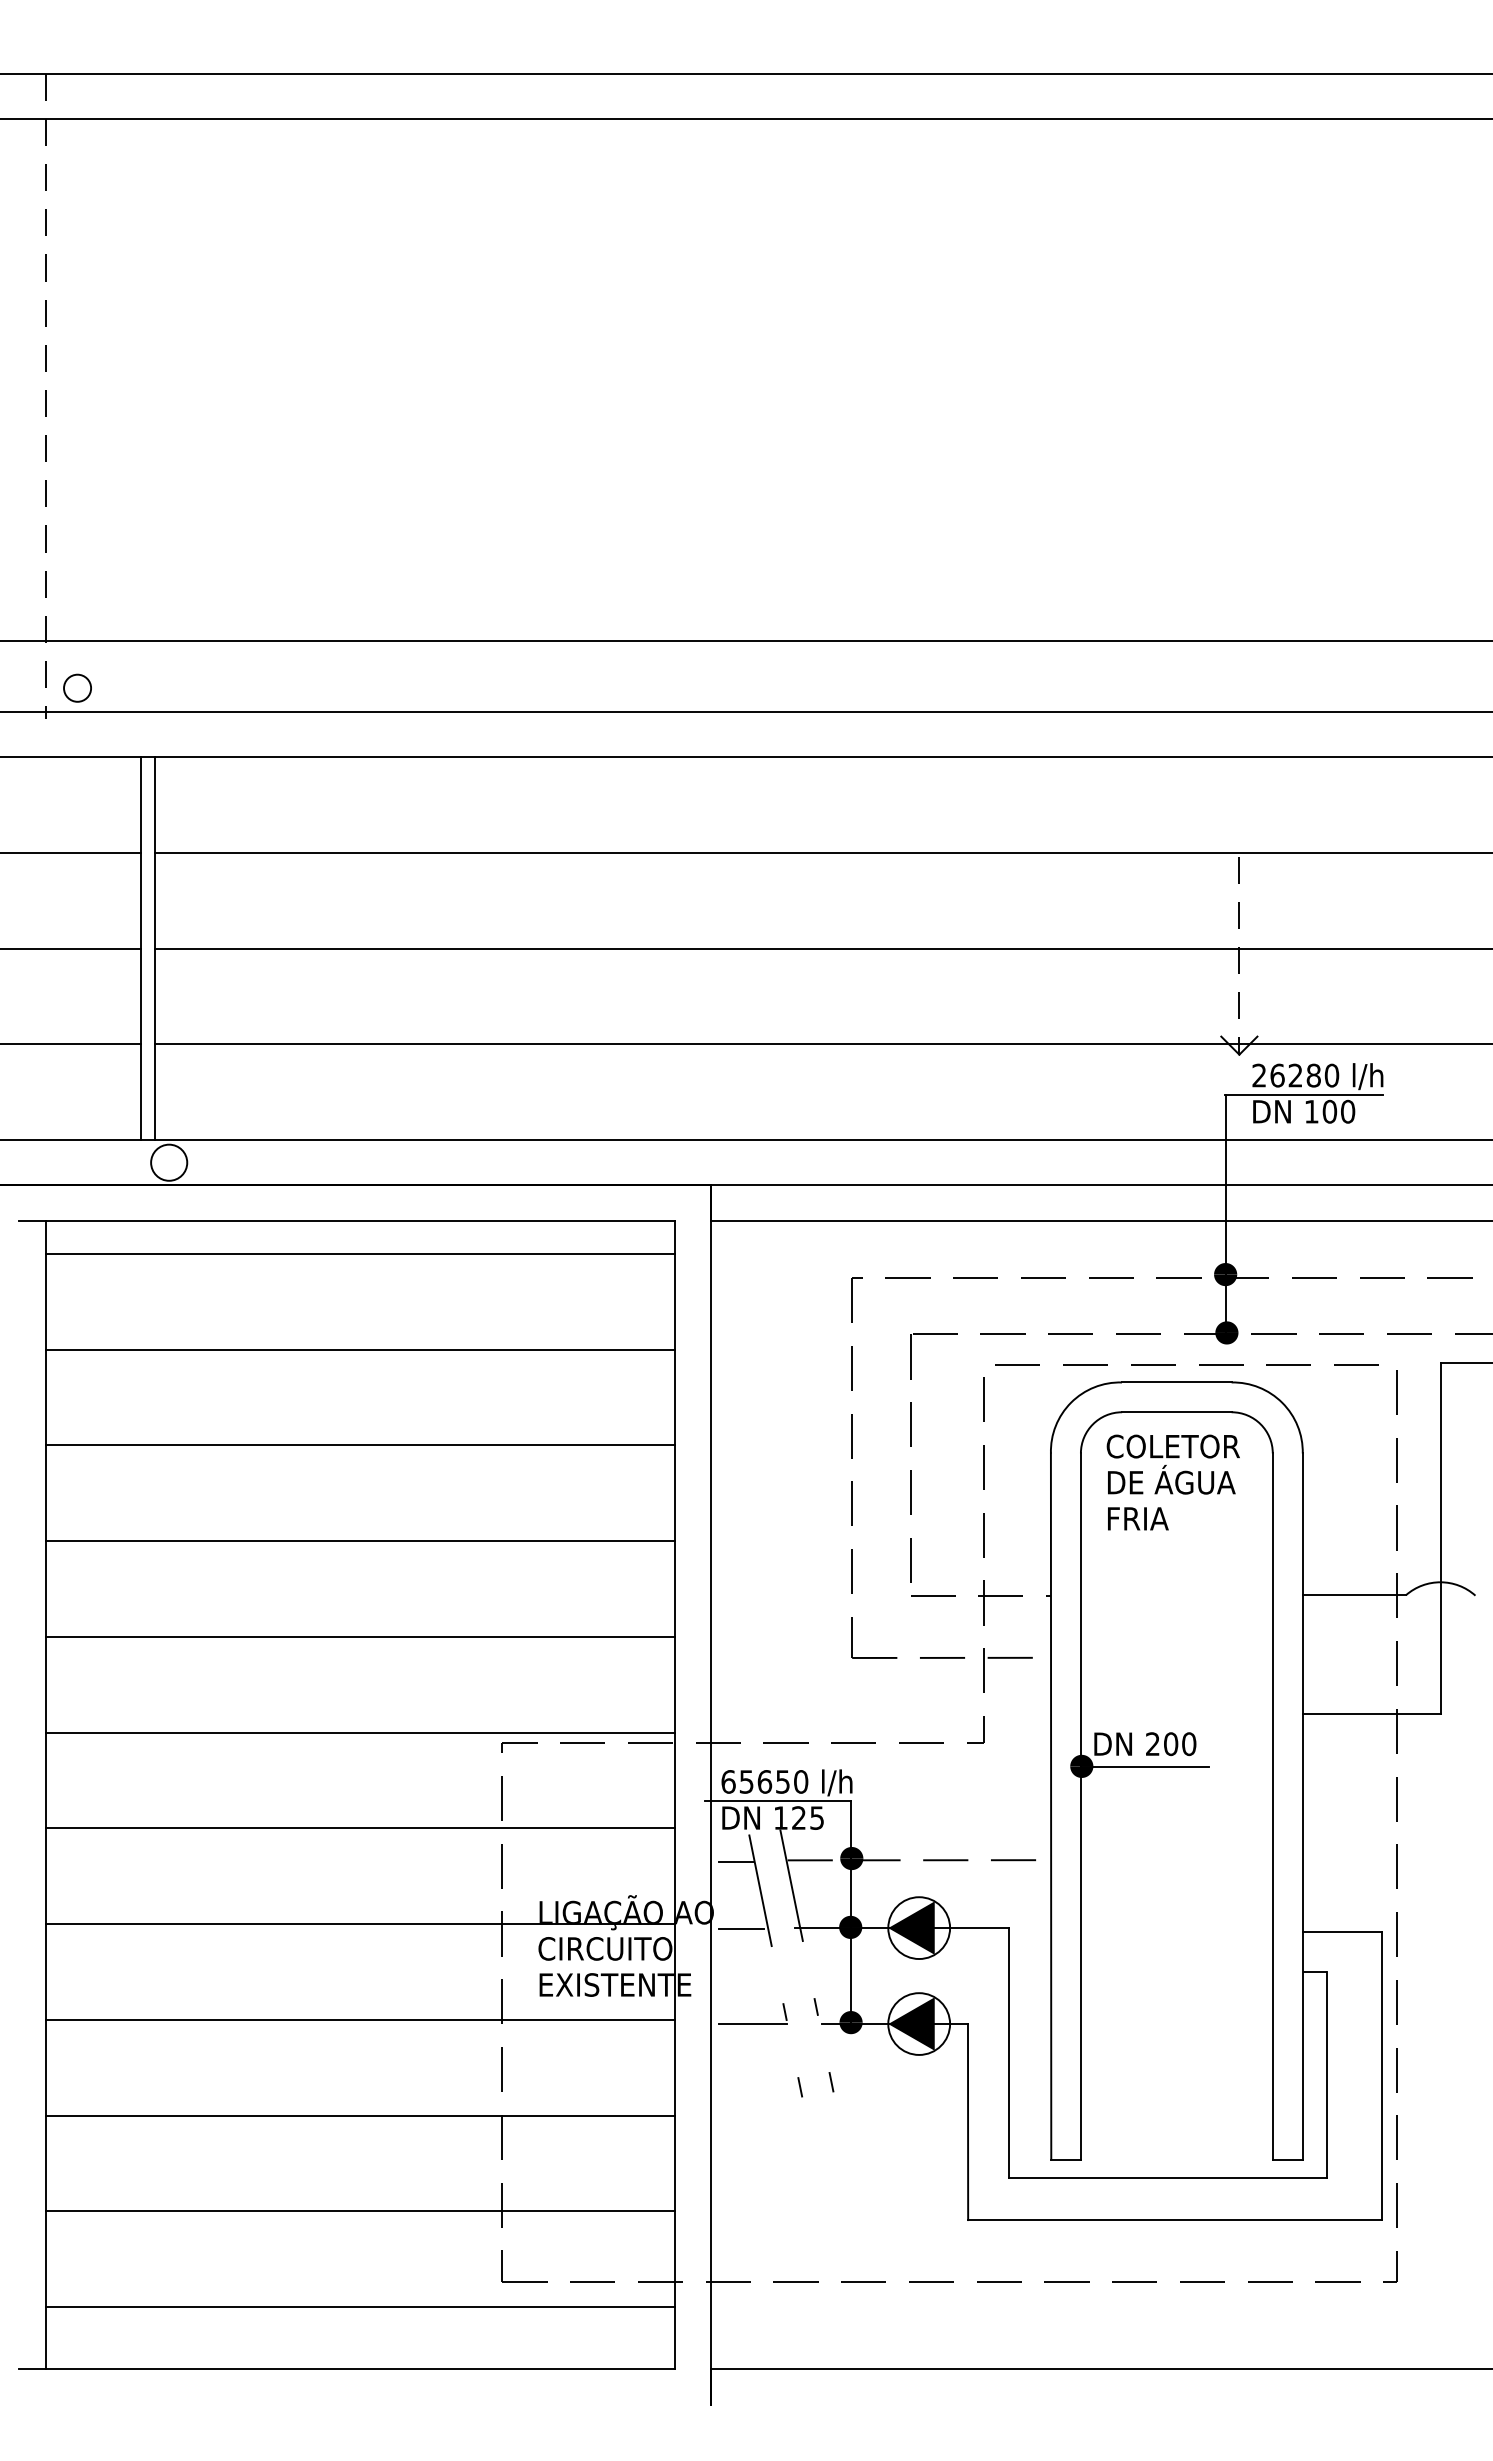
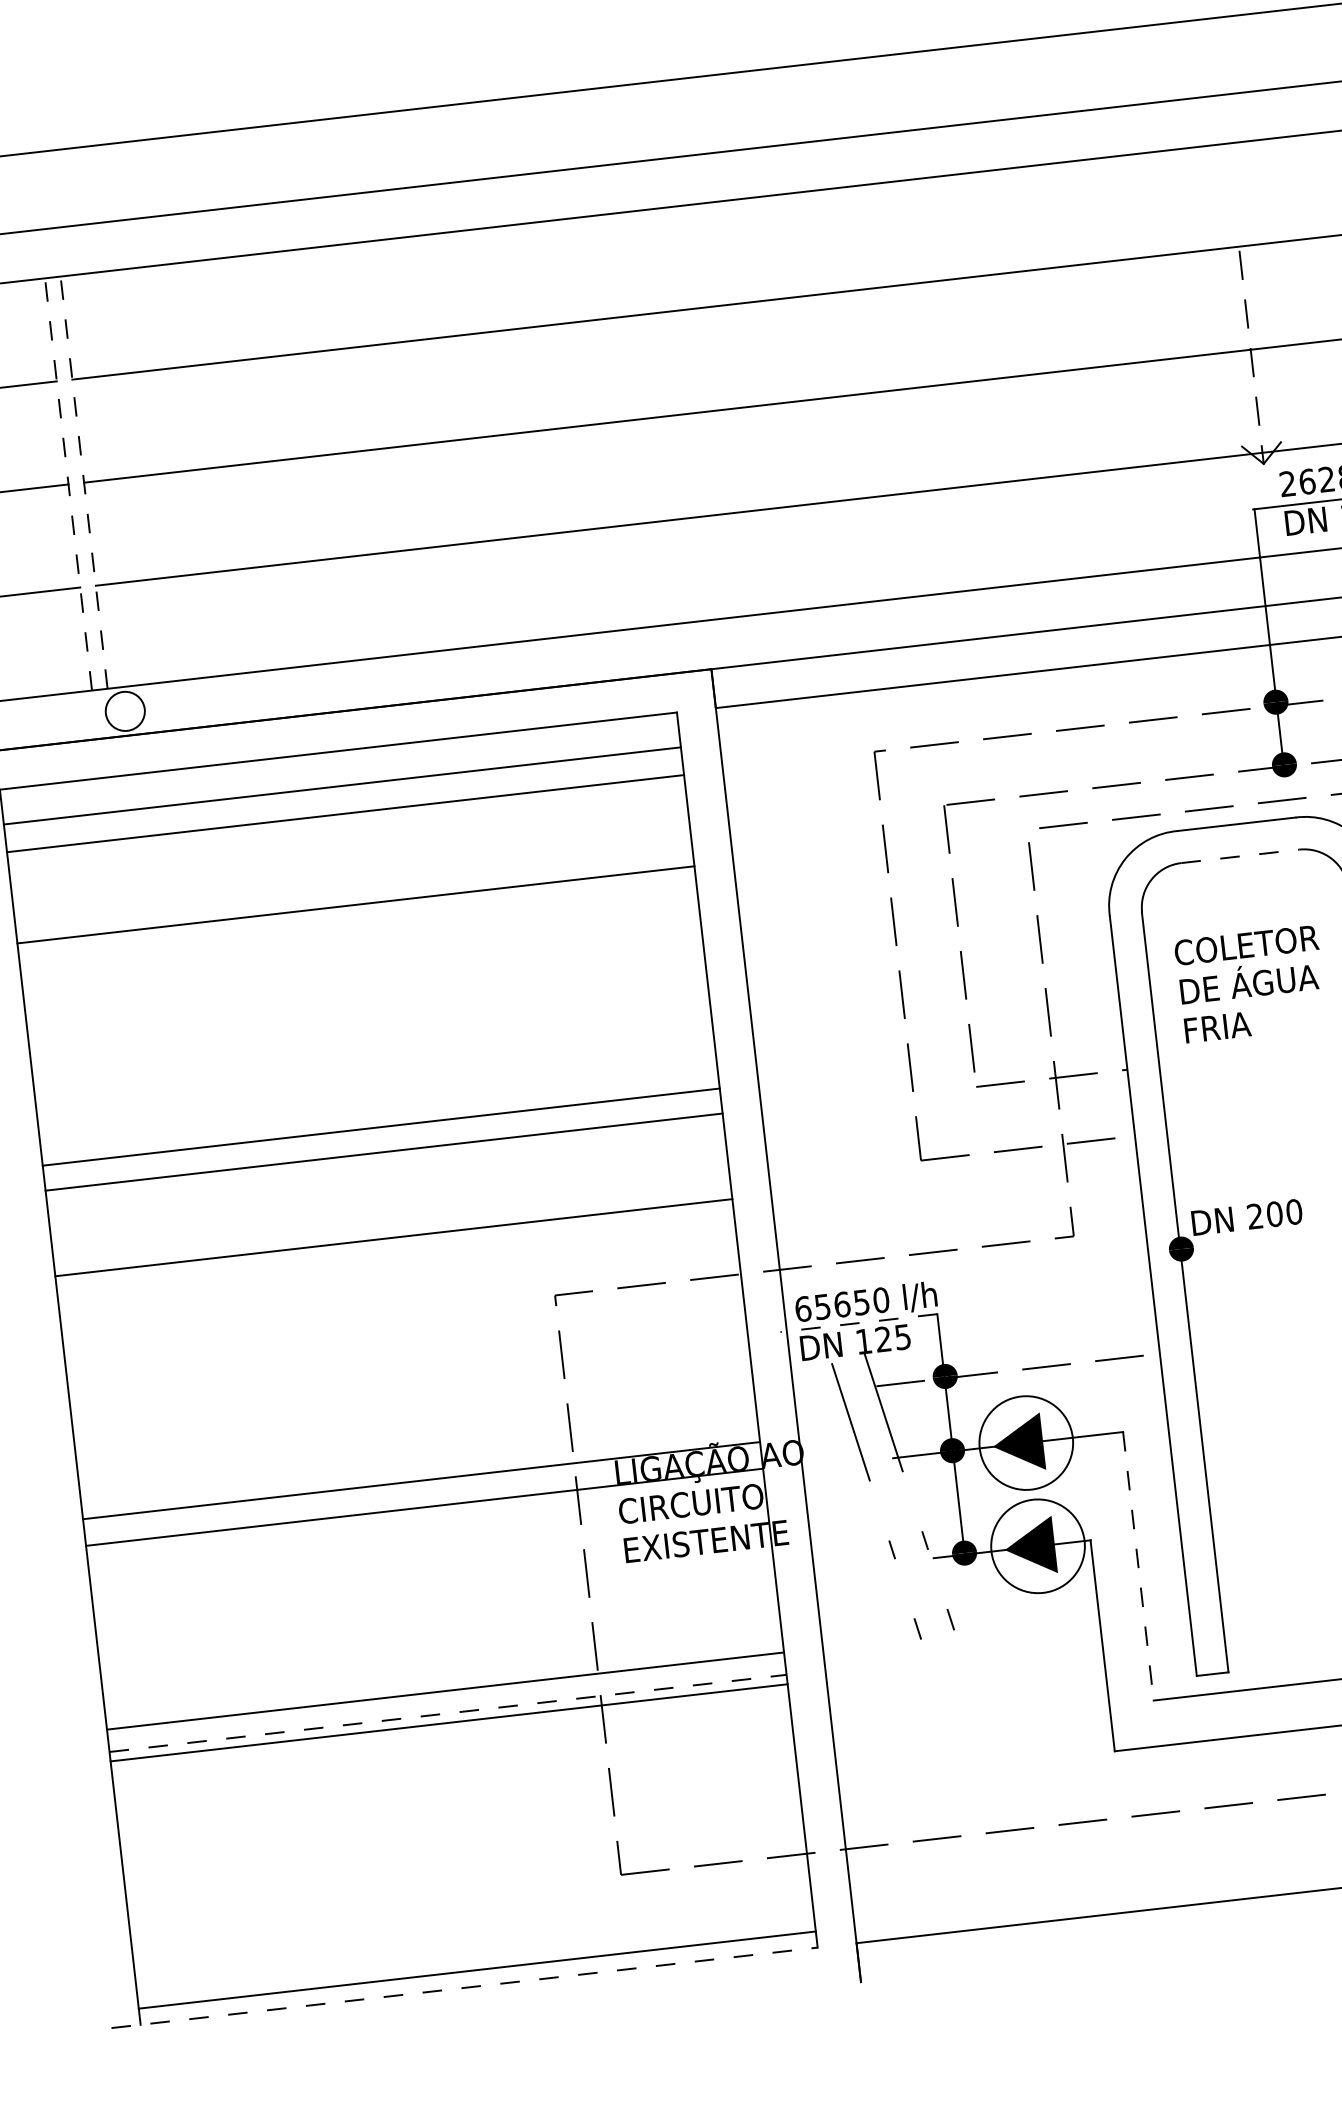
line: (140, 948) -> (68, 484), solid -> dashed
line: (155, 948) -> (84, 482), solid -> dashed
line: (360, 1349) -> (345, 813), moved
line: (1176, 1412) -> (1239, 856), solid -> dashed
line: (360, 1445) -> (355, 905), moved
text: (1172, 1482) -> (1250, 984), moved
line: (360, 1541) -> (384, 1152), moved
line: (360, 1636) -> (381, 1126), moved
line: (360, 1732) -> (393, 1237), moved
line: (1144, 1766) -> (1248, 1241), removed
line: (778, 1800) -> (859, 1322), solid -> dashed
line: (360, 1828) -> (421, 1480), moved
line: (736, 1861) -> (821, 1393), removed
line: (741, 1928) -> (835, 1465), removed
circle: (919, 1928) -> (1026, 1443), size x1.4
line: (360, 2019) -> (445, 1690), moved
circle: (919, 2023) -> (1038, 1545), size x1.4
line: (753, 2024) -> (859, 1567), removed
line: (1009, 2052) -> (1138, 1565), solid -> dashed
line: (360, 2115) -> (448, 1713), solid -> dashed
line: (360, 2211) -> (449, 1722), moved
line: (360, 2307) -> (477, 1970), moved
line: (347, 2369) -> (465, 1988), solid -> dashed

